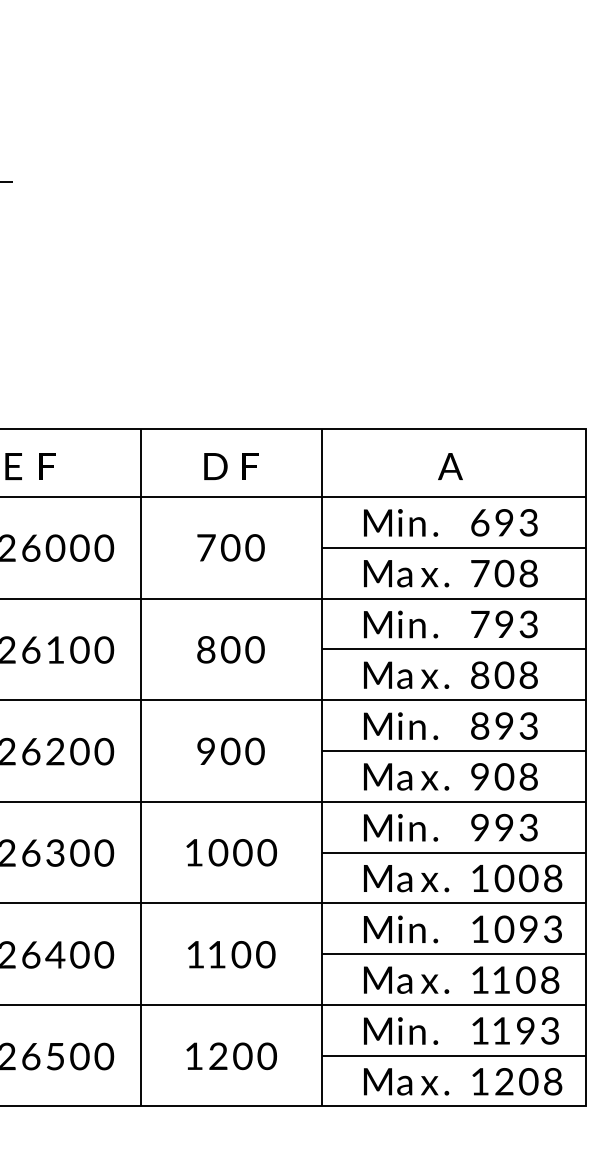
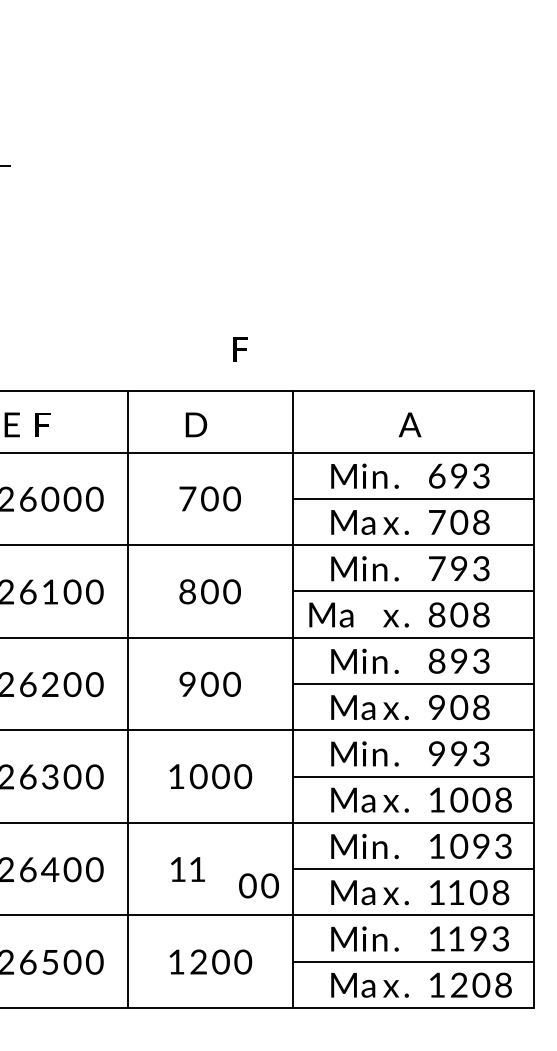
text: (250, 466) -> (240, 349), moved
text: (388, 674) -> (331, 614), moved
text: (253, 954) -> (258, 885), moved

